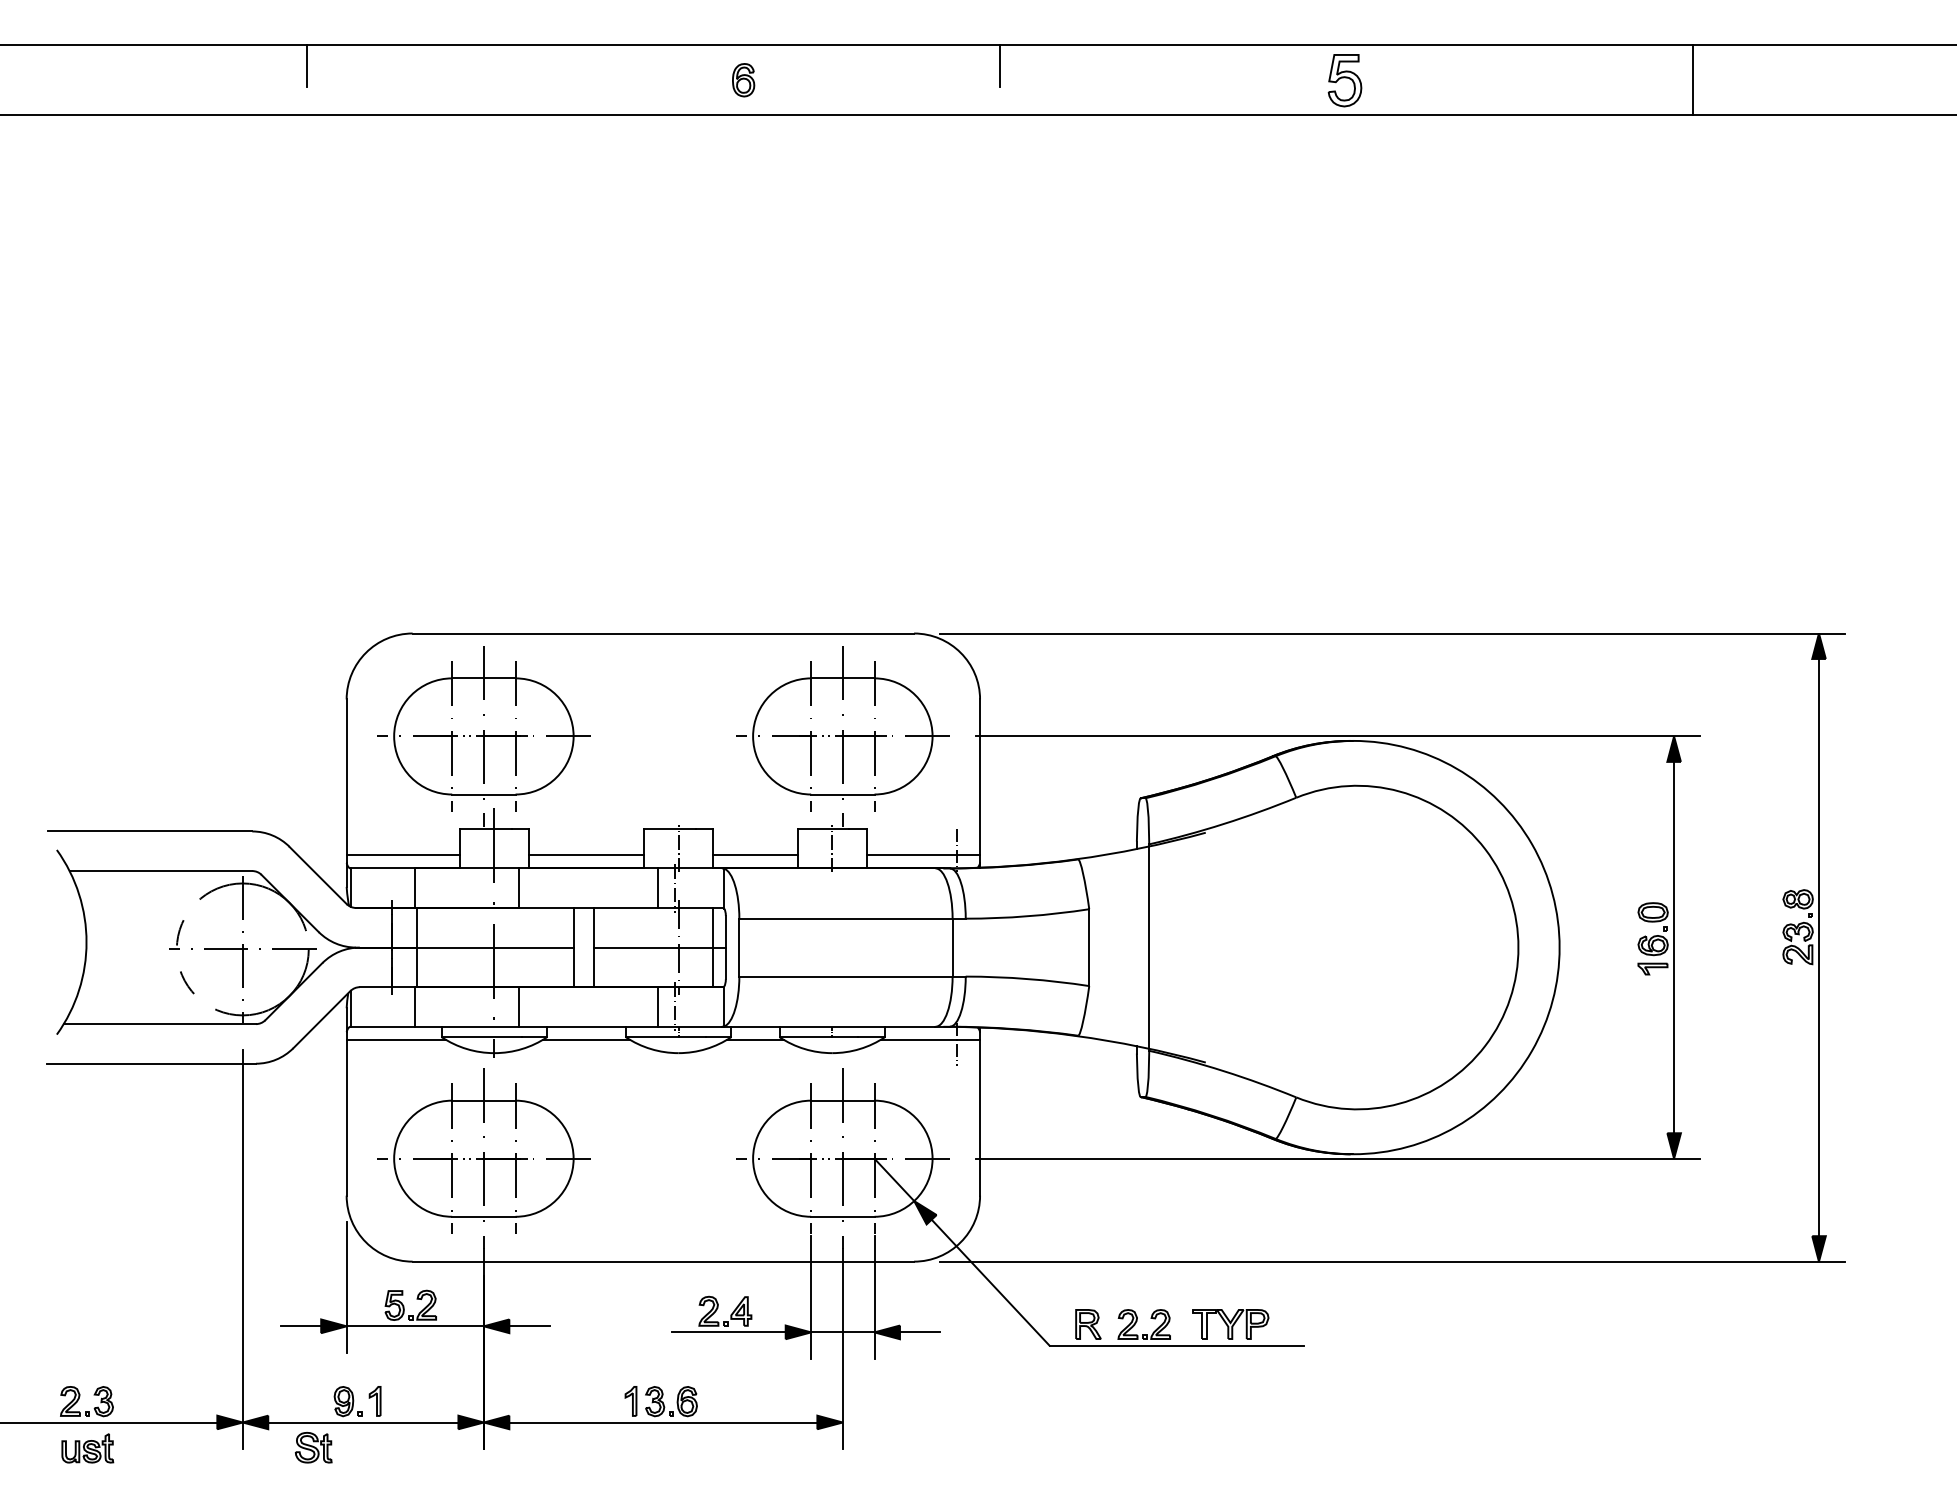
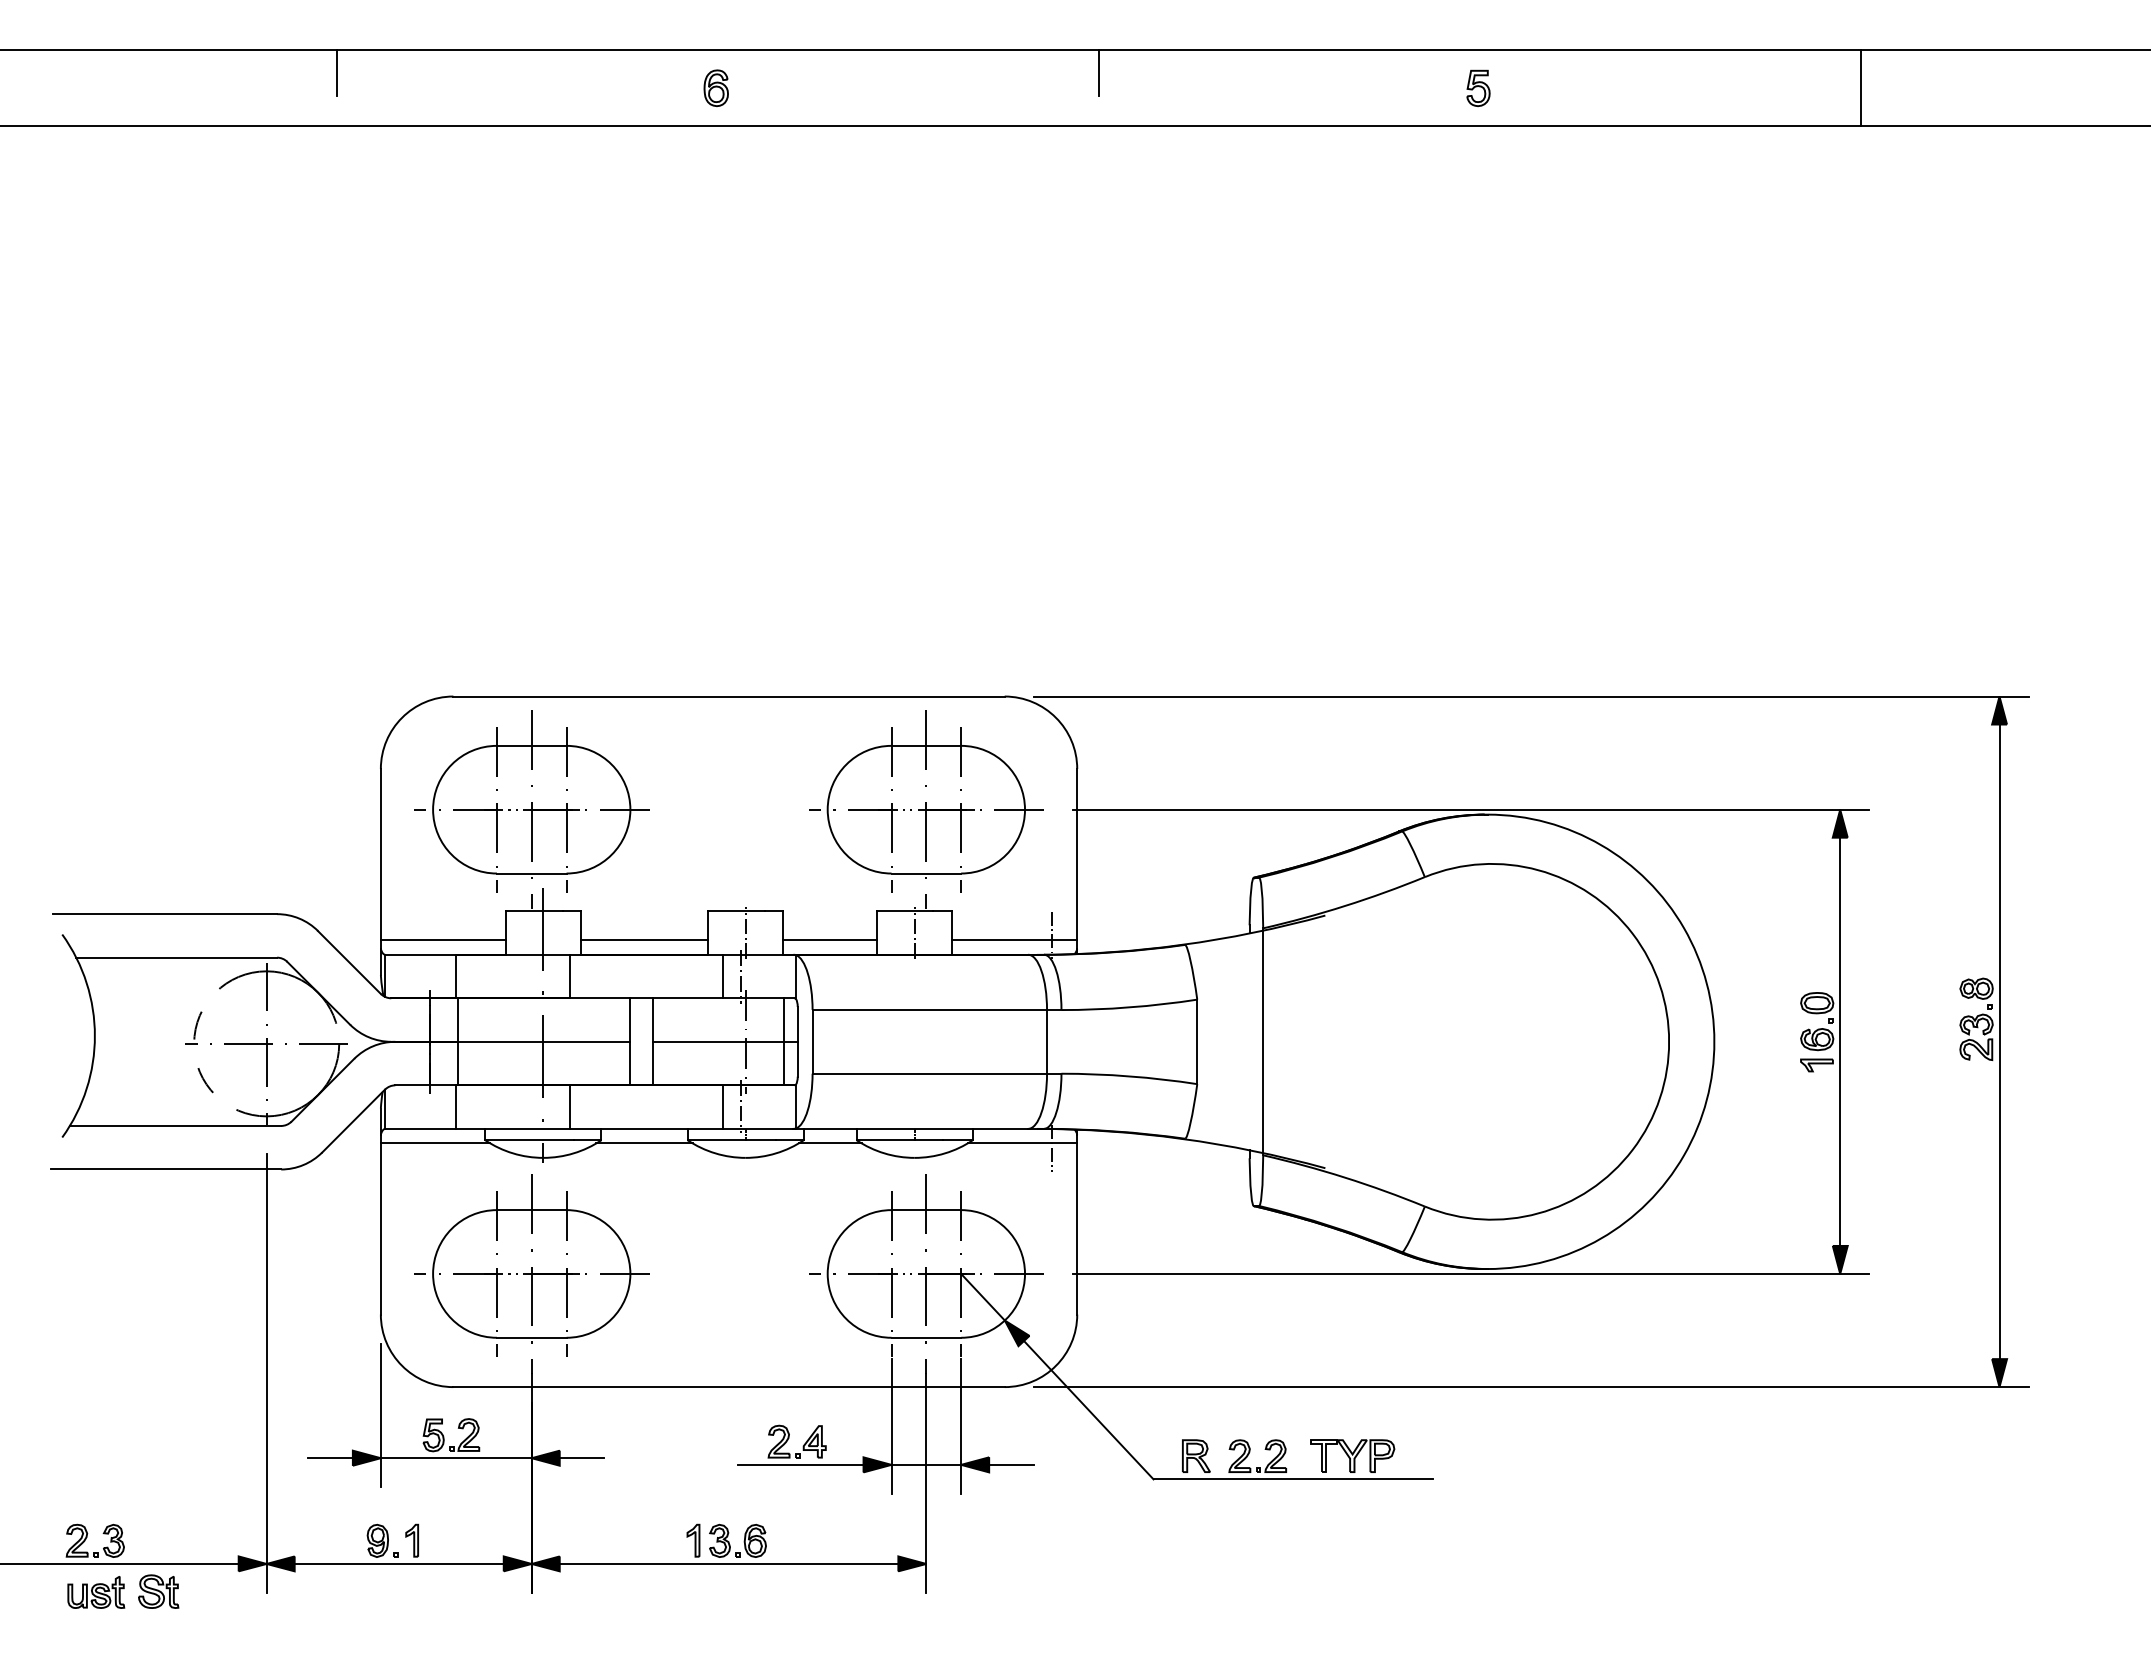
part: (742, 79) -> (715, 87), moved
part: (1345, 79) -> (1478, 87), size x0.62
part: (313, 1447) -> (158, 1591), moved

